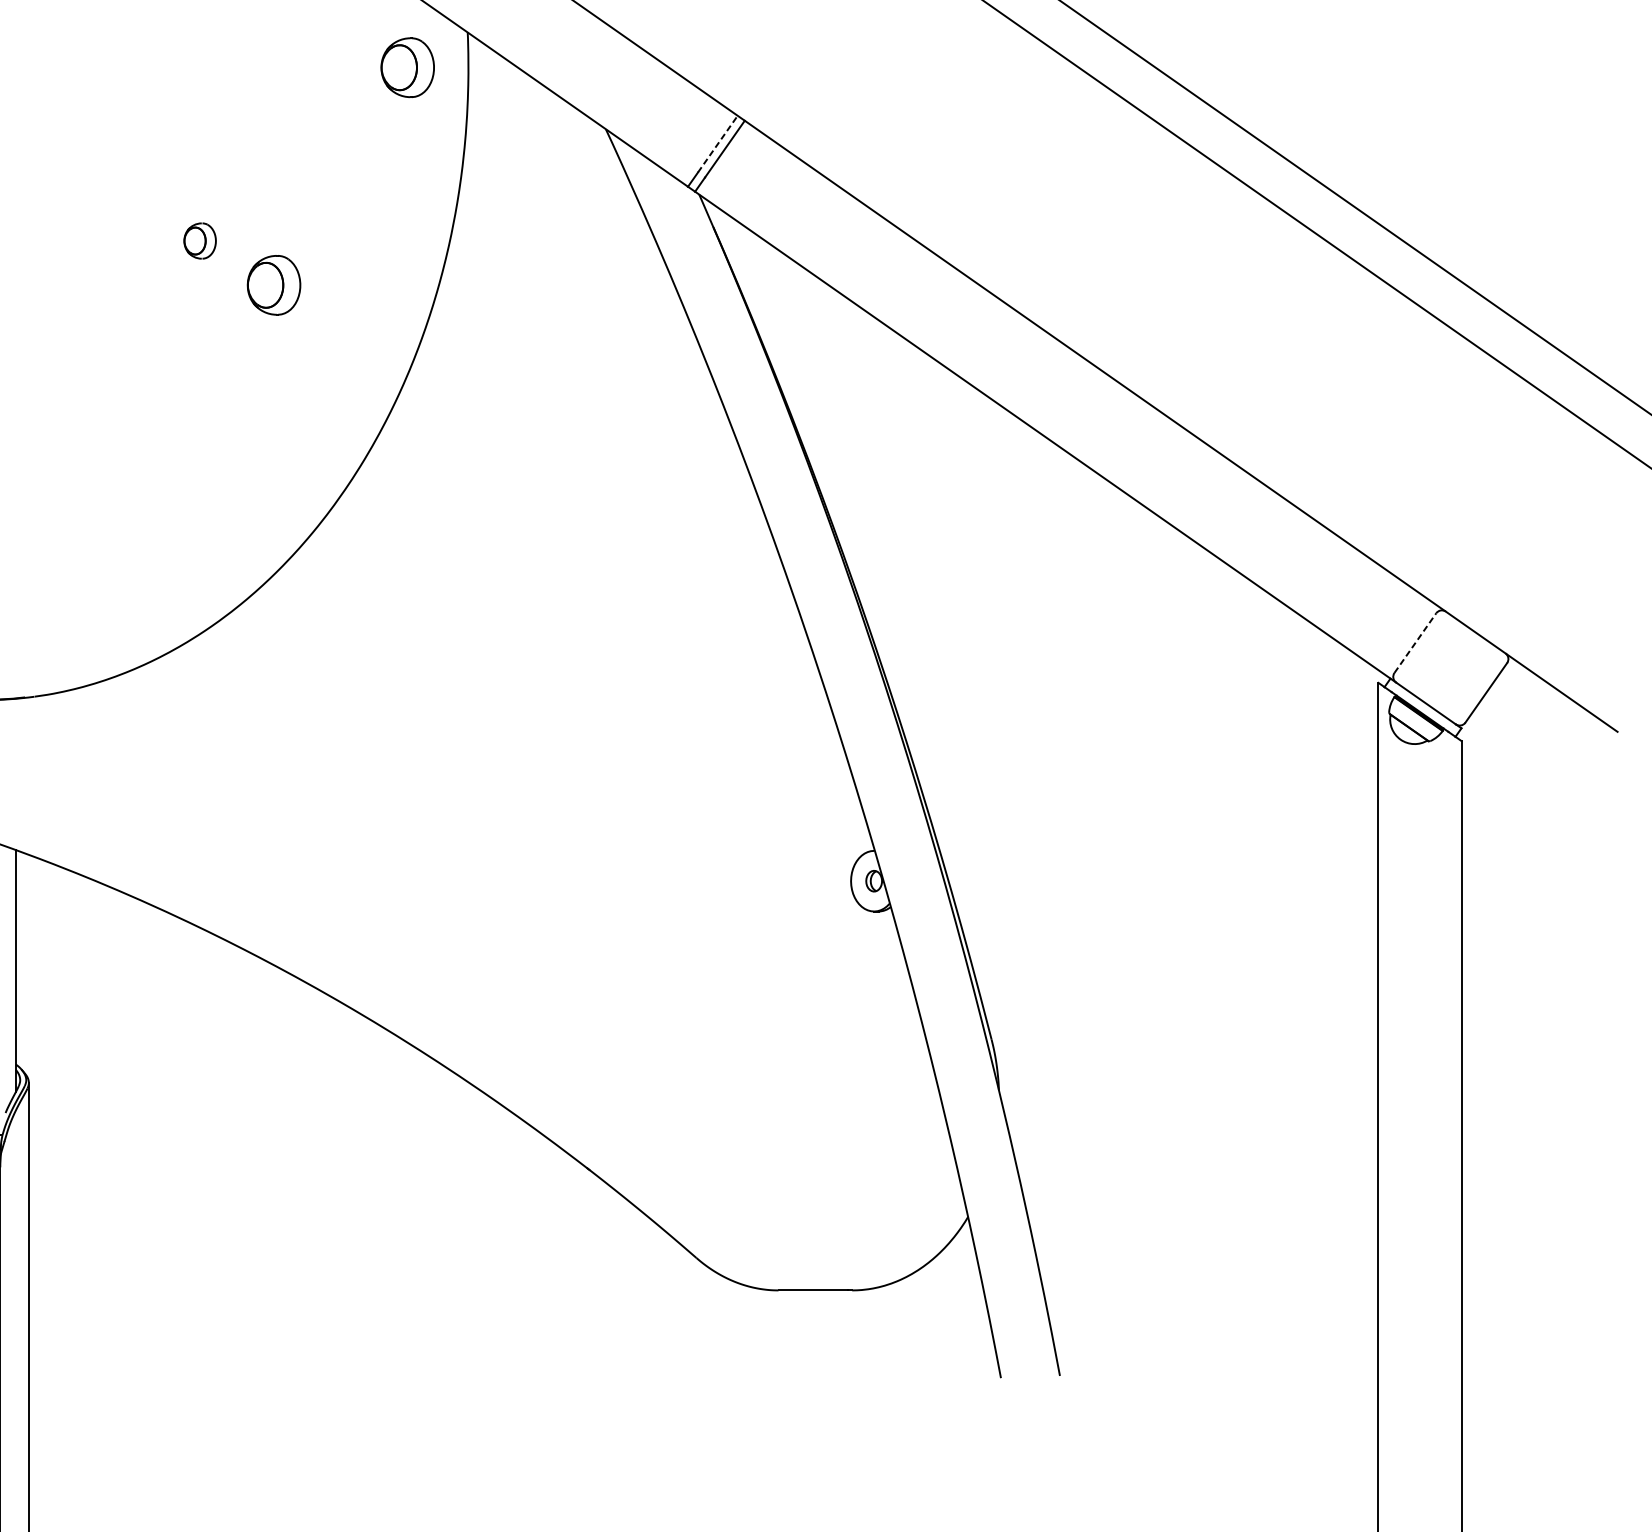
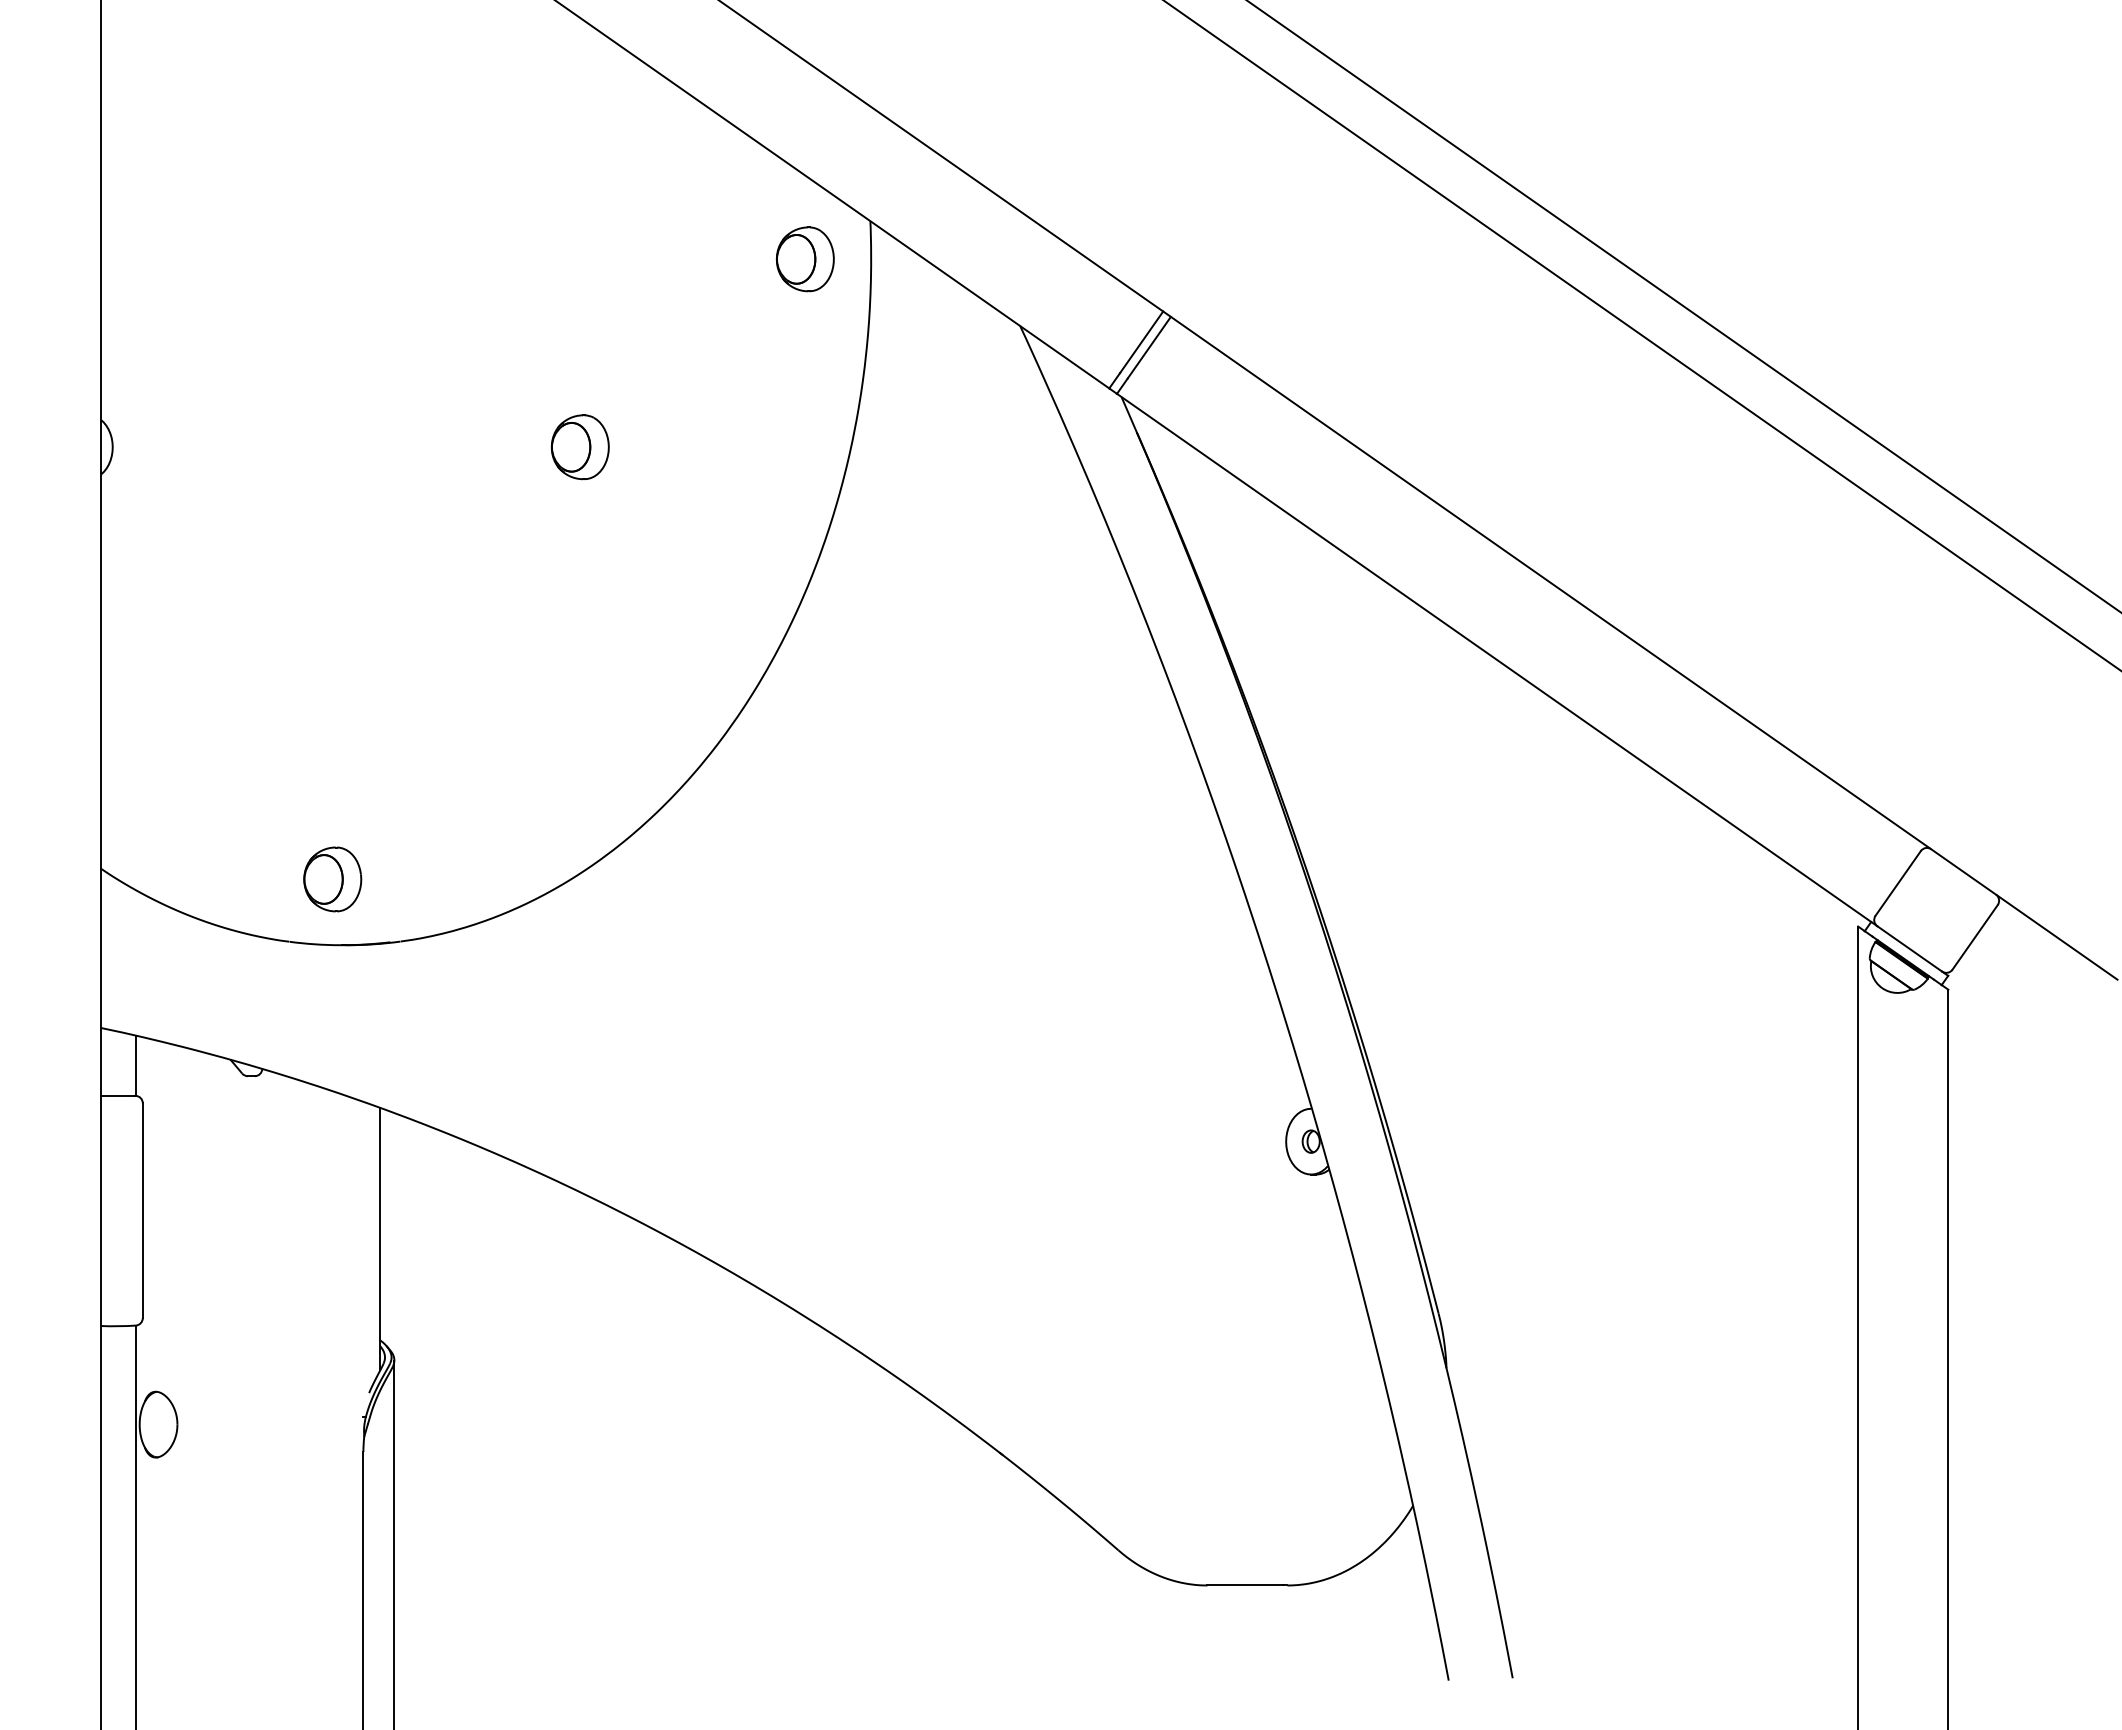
line: (717, 144) -> (1141, 342), dashed -> solid
part: (199, 241) -> (579, 447), size x1.67
part: (274, 285) -> (660, 495), removed
line: (1415, 643) -> (1898, 883), dashed -> solid

